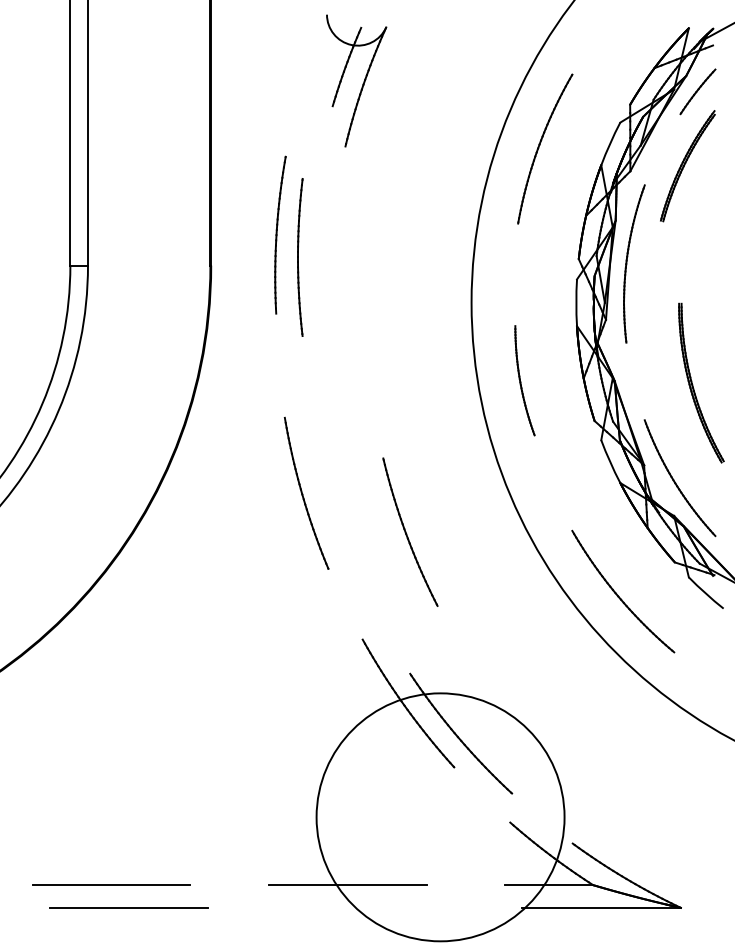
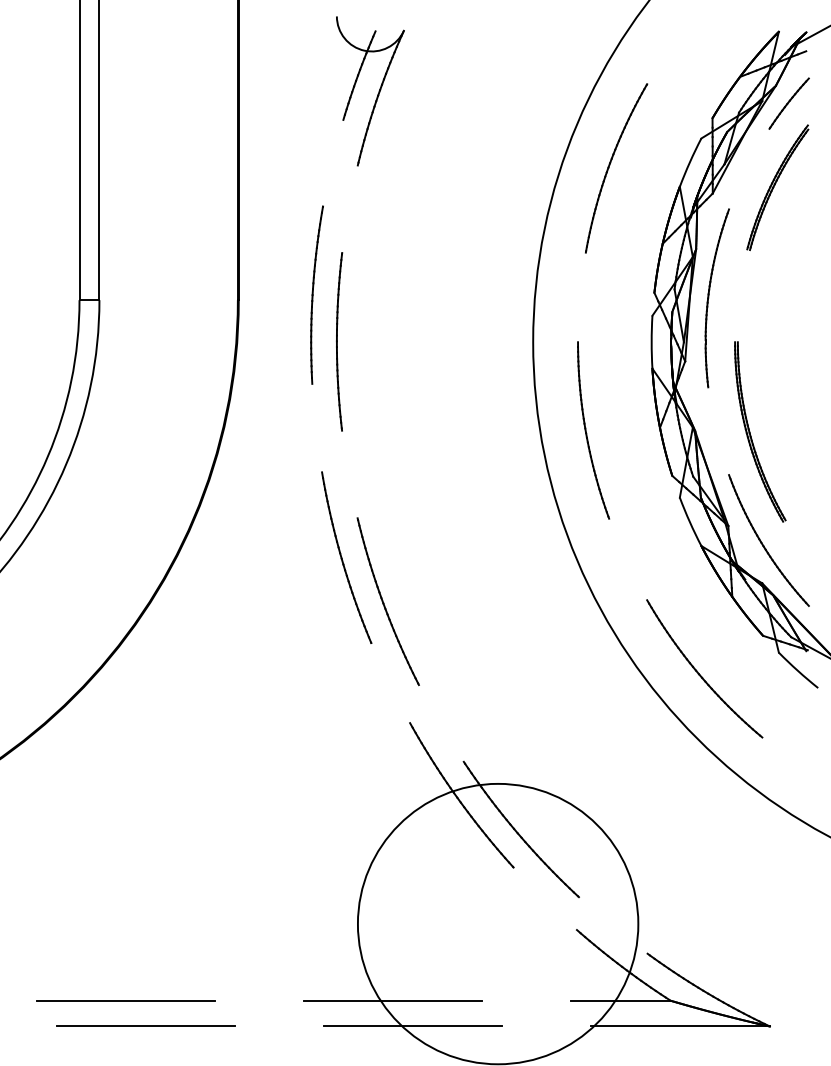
part: (362, 83) -> (377, 94), moved
part: (280, 234) -> (317, 294), moved
part: (300, 257) -> (339, 341), moved
part: (524, 380) -> (593, 430), size x1.43
part: (693, 384) -> (751, 433), moved
part: (410, 531) -> (388, 600), moved
line: (364, 907) -> (412, 1026), added

